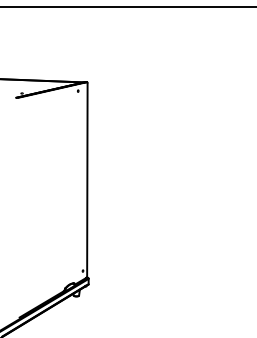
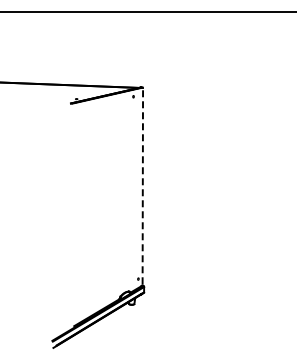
line: (87, 179) -> (142, 186), solid -> dashed

